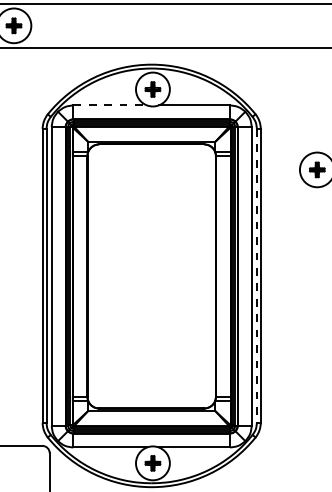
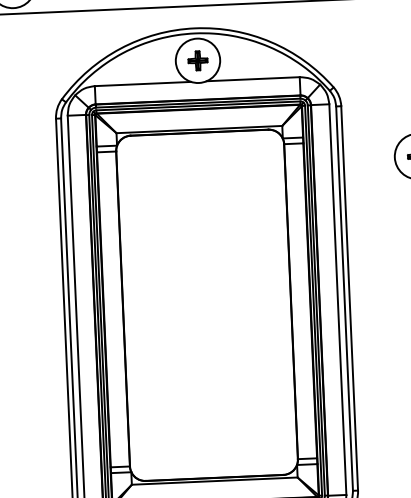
line: (110, 105) -> (143, 84), dashed -> solid
line: (256, 275) -> (344, 298), dashed -> solid

